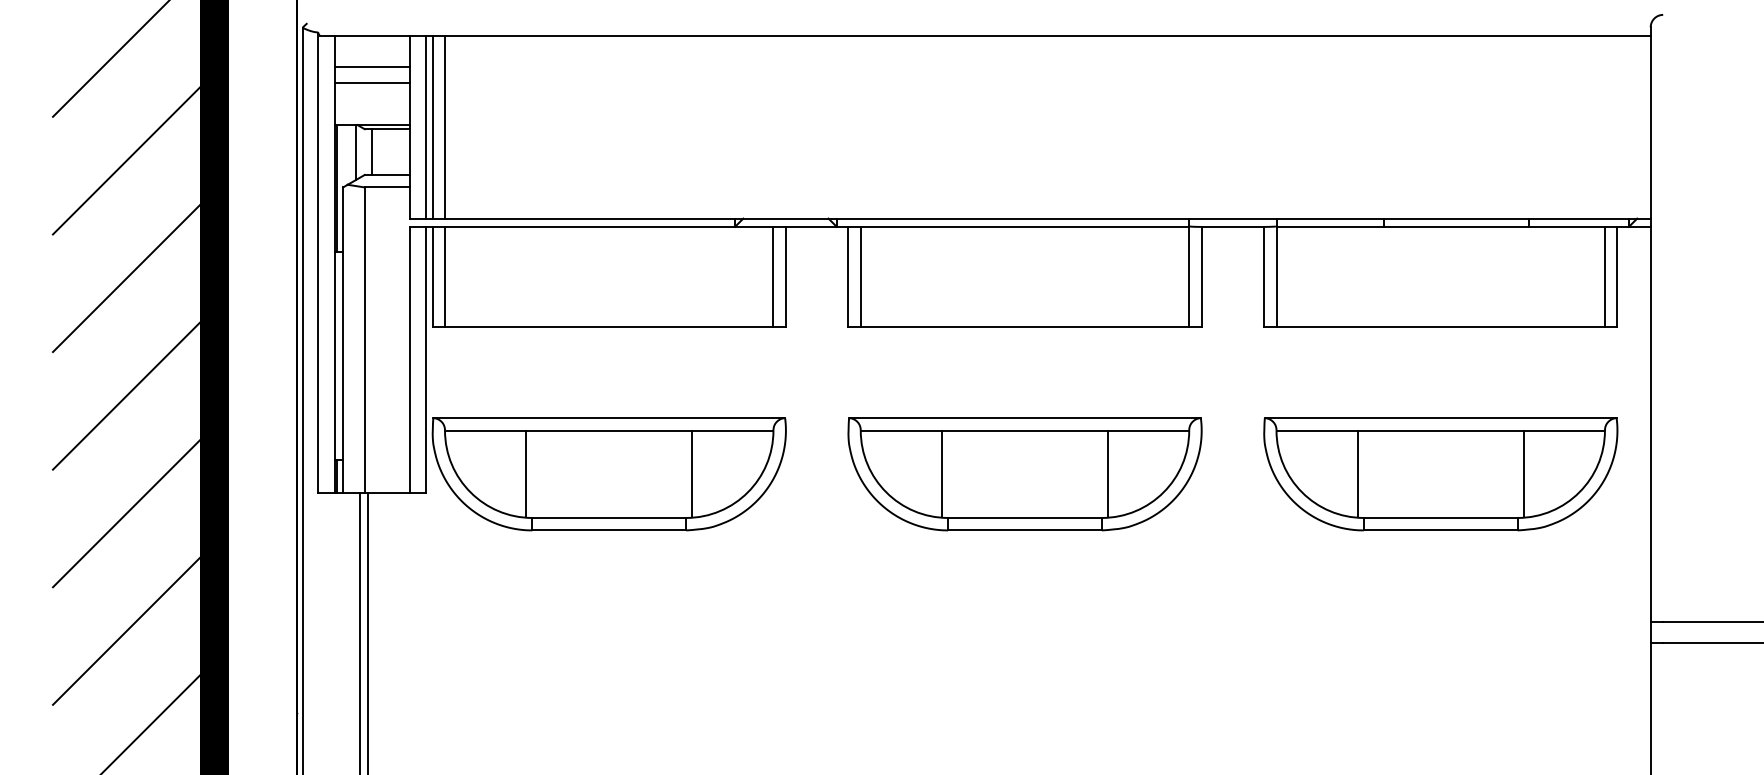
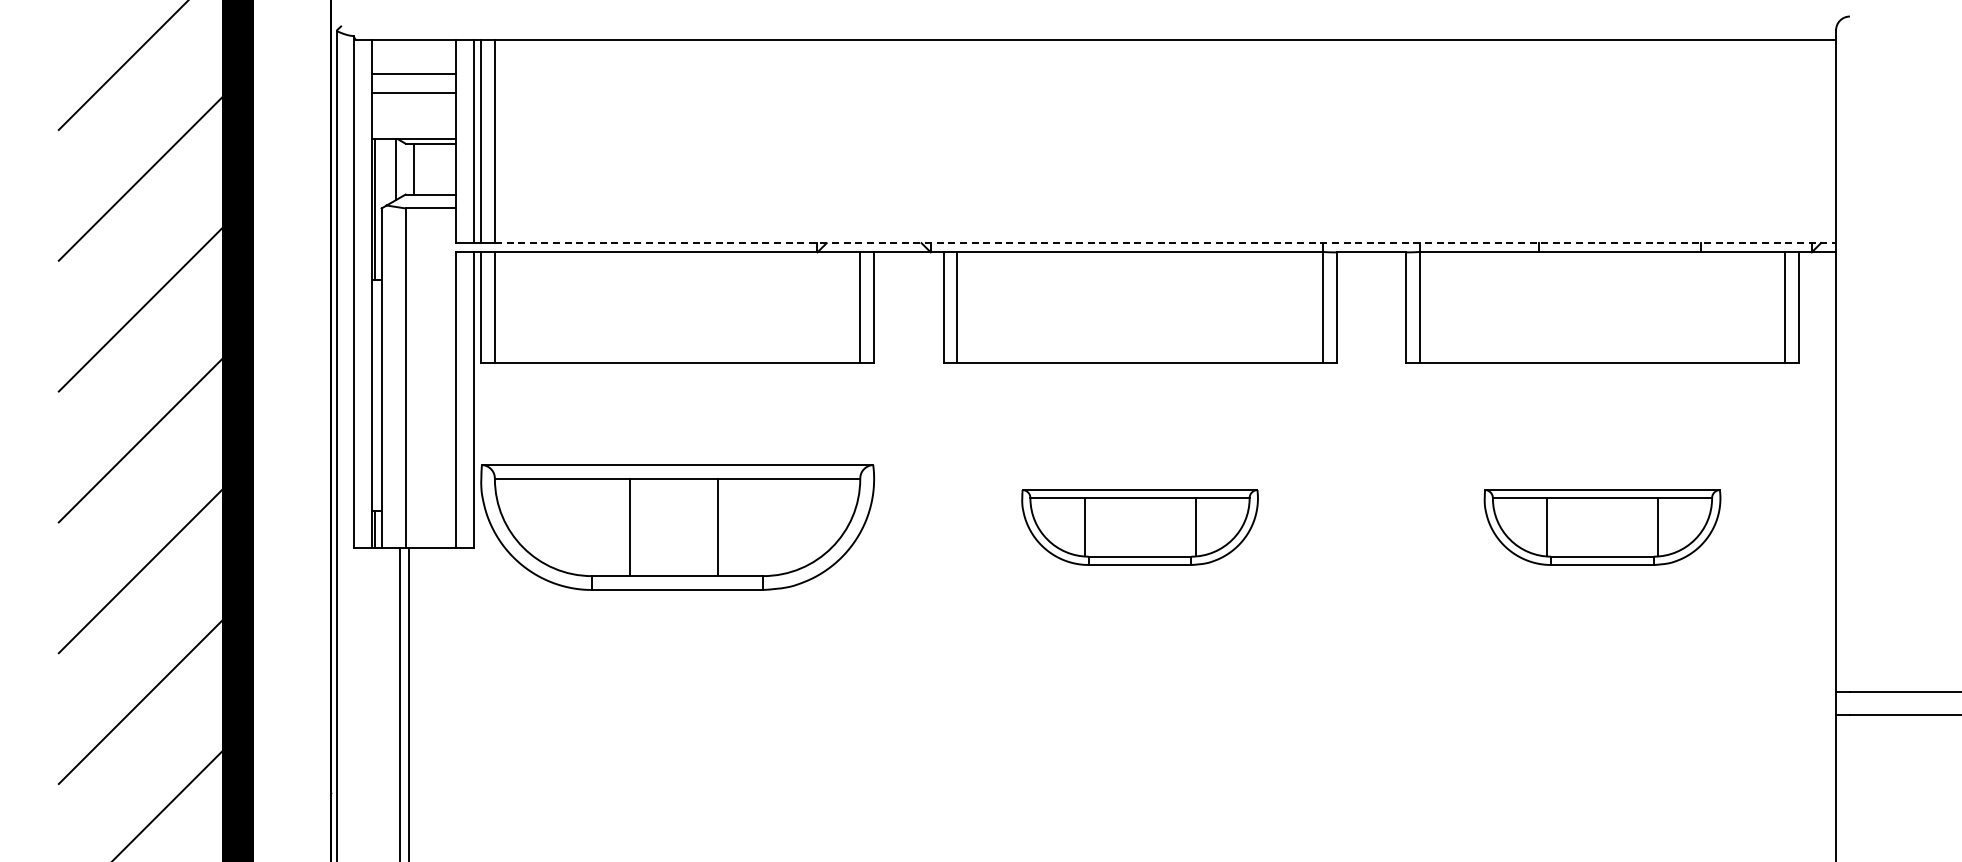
line: (1047, 218) -> (1165, 243), solid -> dashed
line: (526, 473) -> (630, 526), moved
line: (692, 473) -> (718, 526), moved
part: (1024, 474) -> (1139, 527), size x0.6
part: (1440, 474) -> (1602, 527), size x0.6

